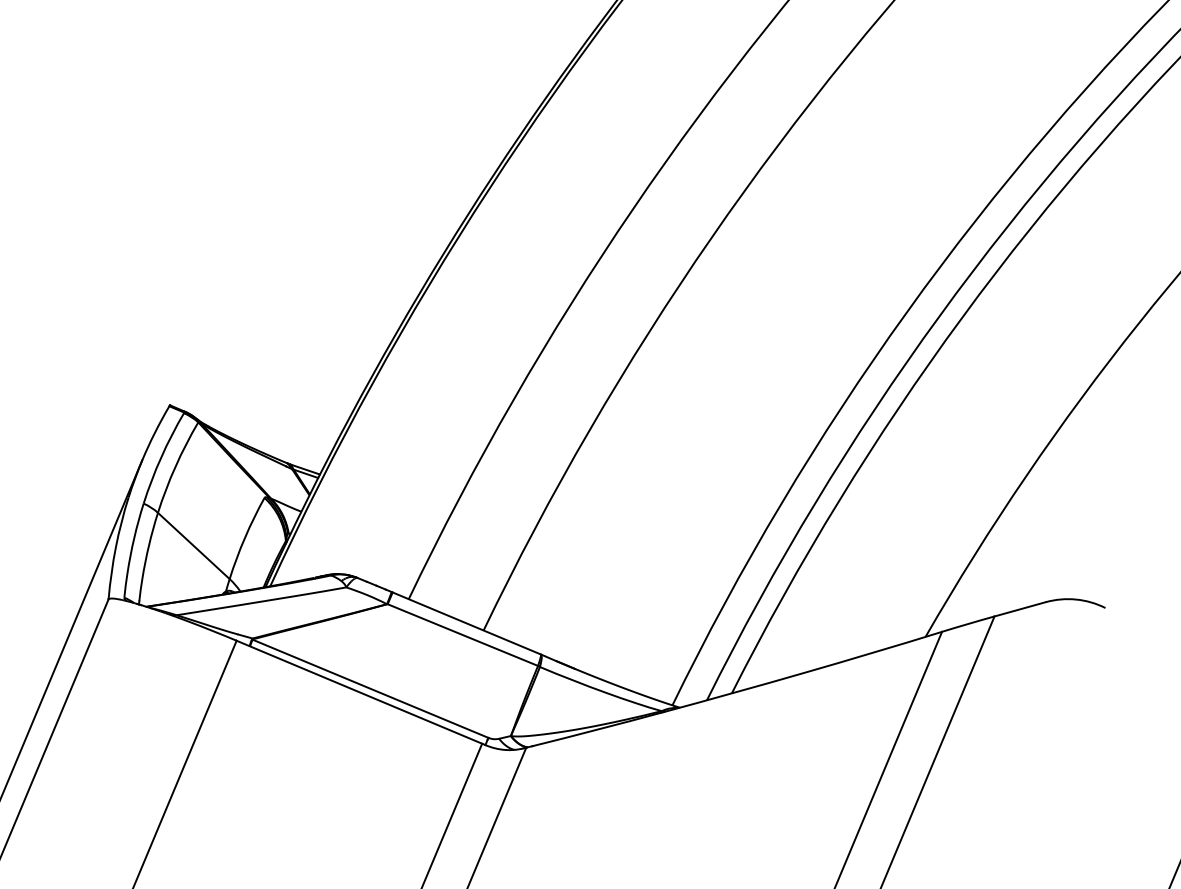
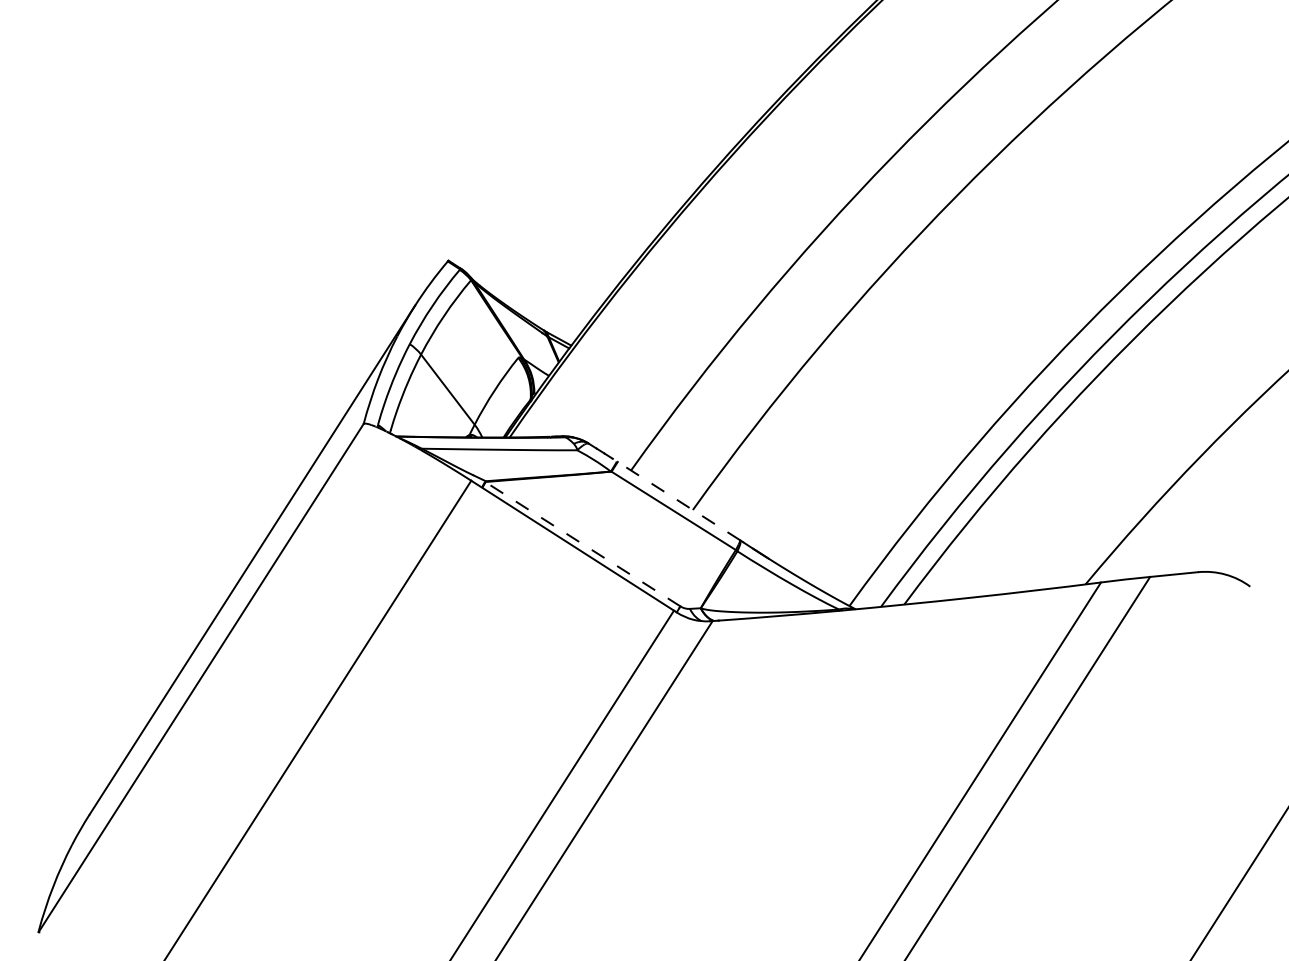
line: (463, 622) -> (676, 499), solid -> dashed
line: (369, 689) -> (582, 544), solid -> dashed

